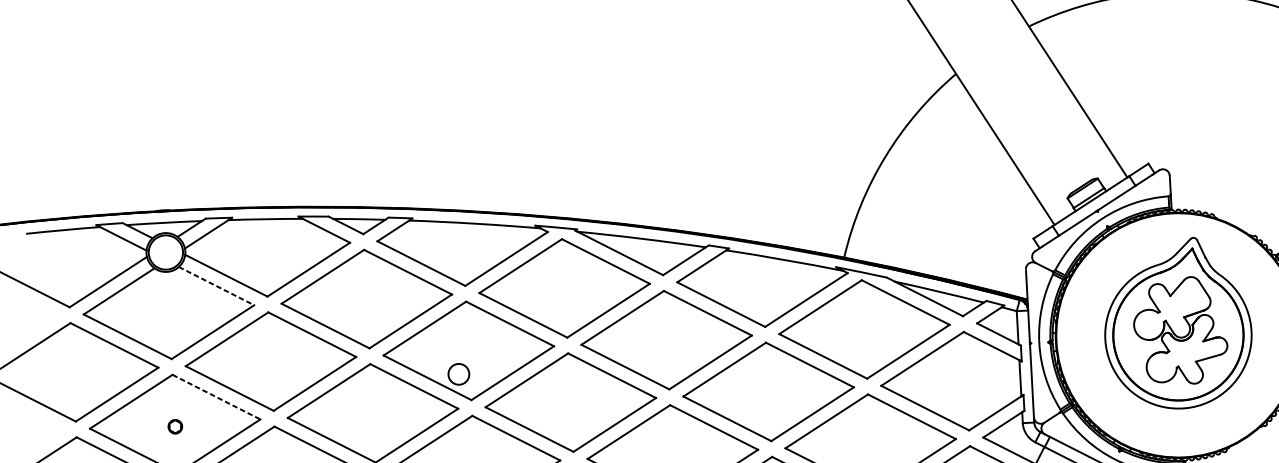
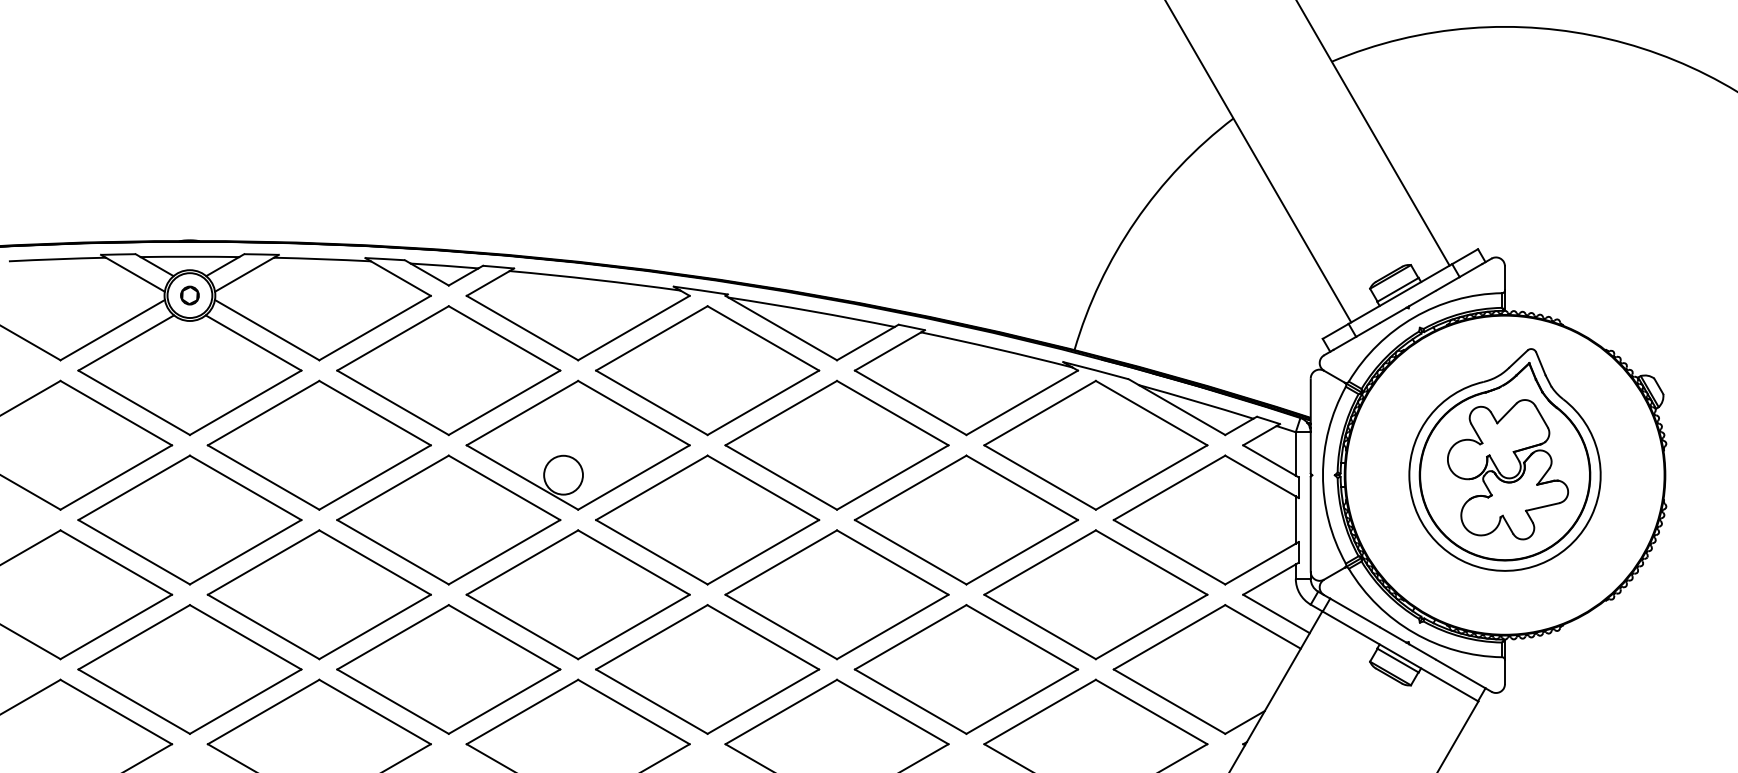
line: (217, 286) -> (254, 343), dashed -> solid
circle: (458, 373) -> (563, 474), size x1.43
line: (217, 397) -> (246, 488), dashed -> solid
part: (175, 426) -> (189, 295), moved

